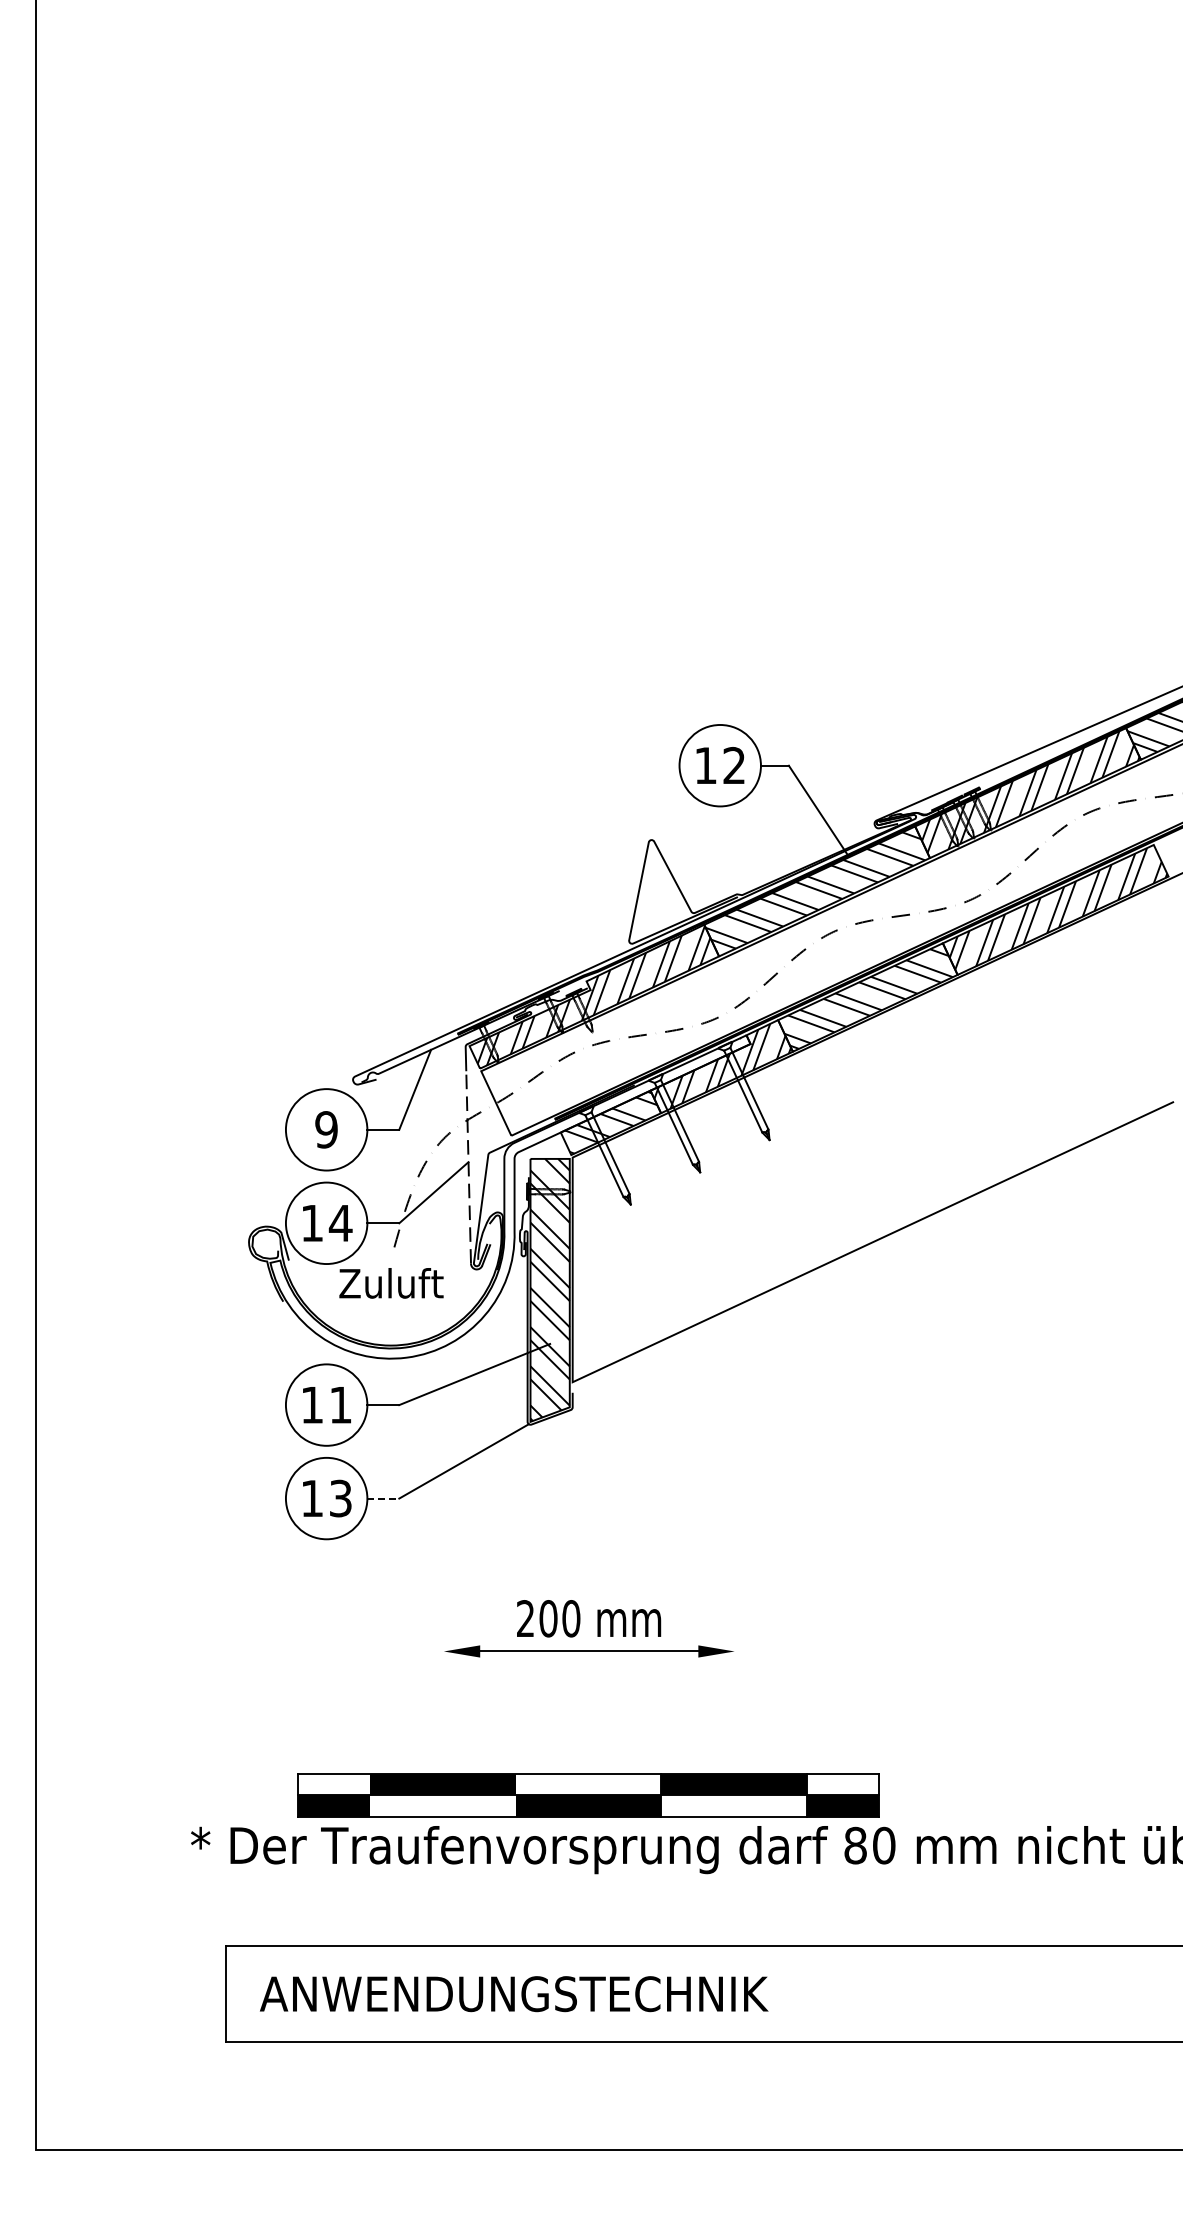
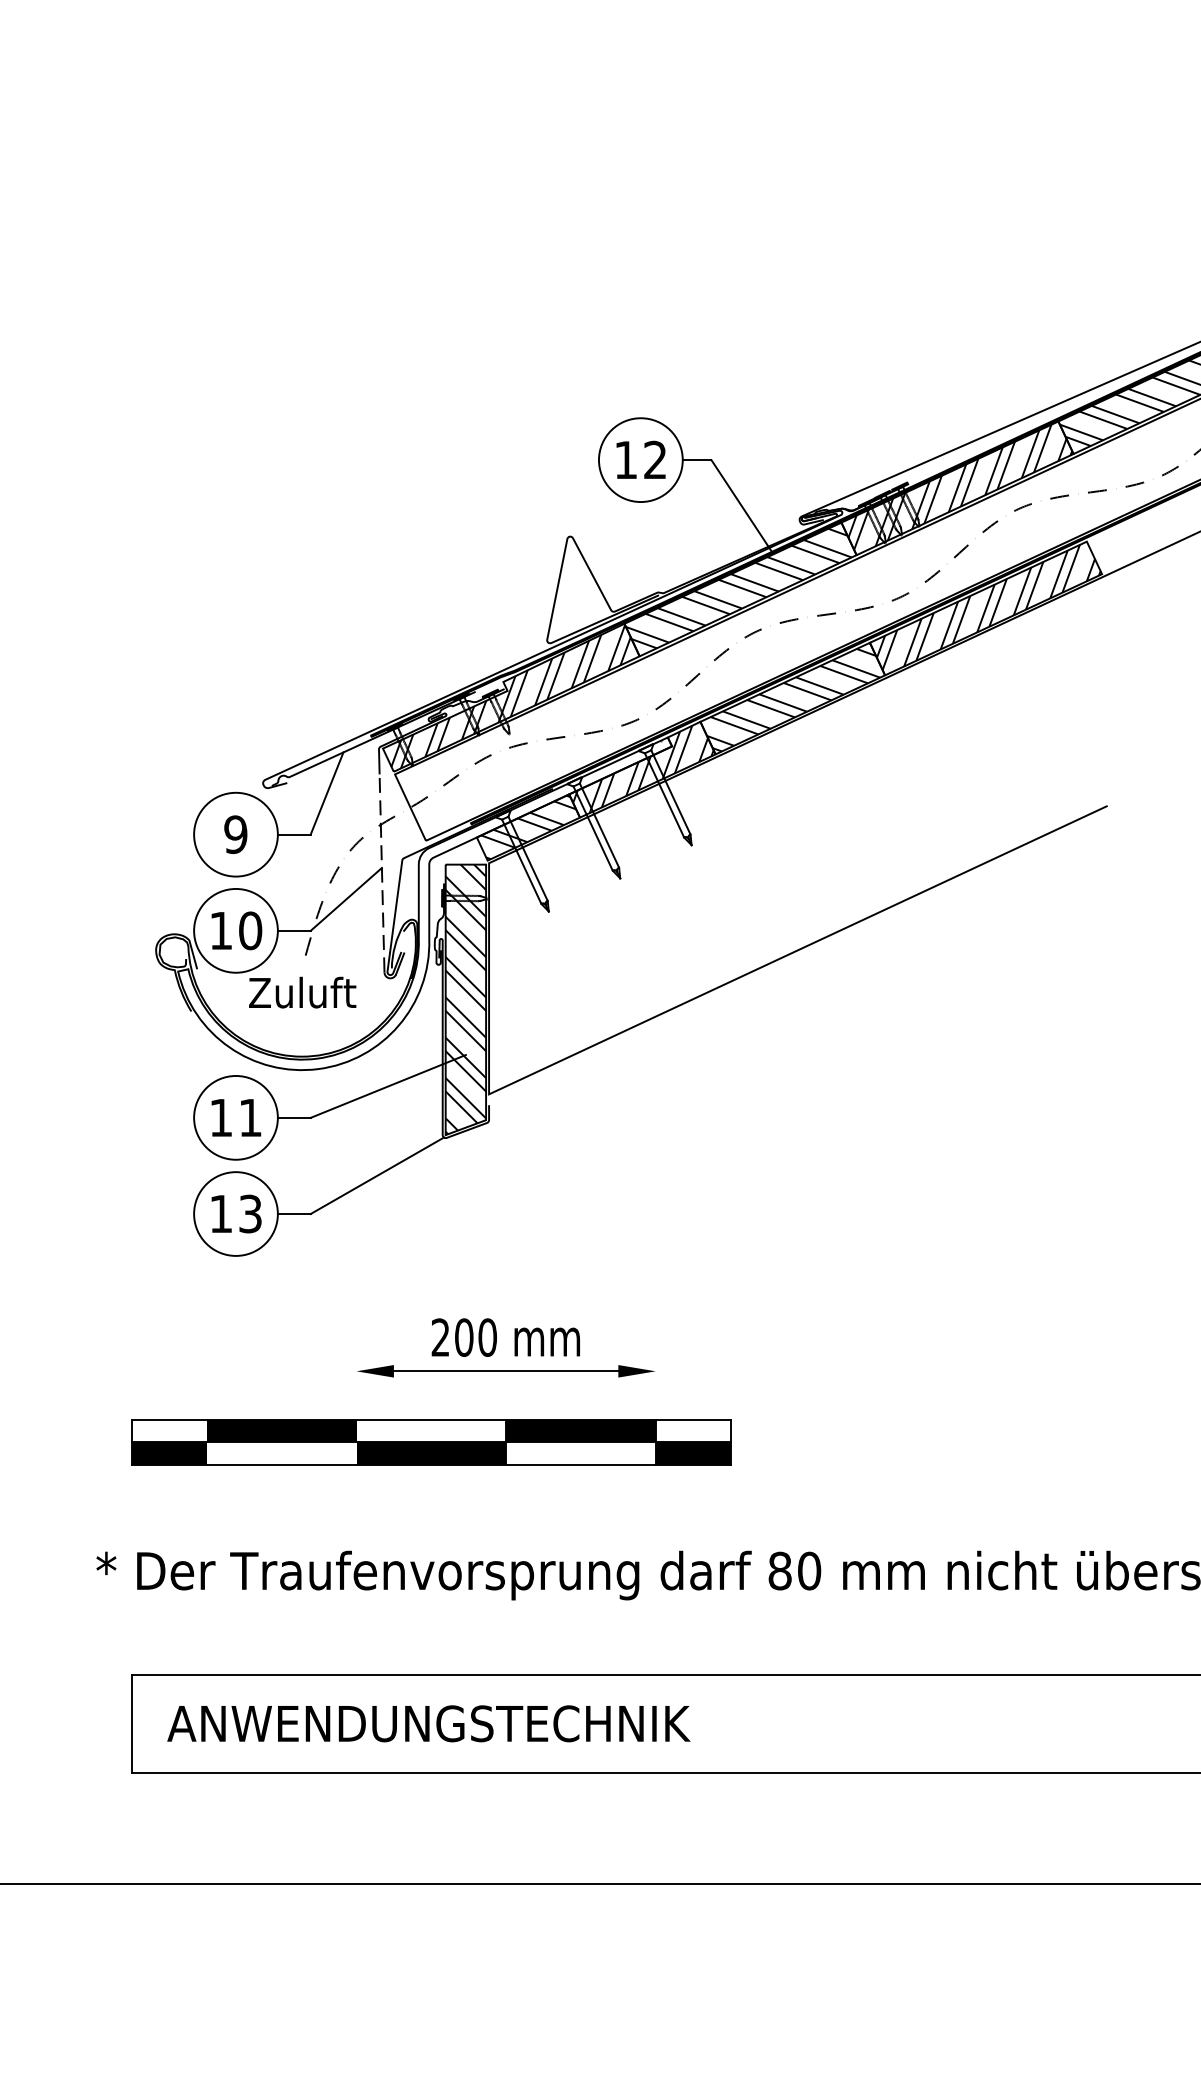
text: (340, 1223) -> (250, 931), 14 -> 10
line: (383, 1498) -> (294, 1213), dashed -> solid
part: (588, 1795) -> (431, 1442), moved

